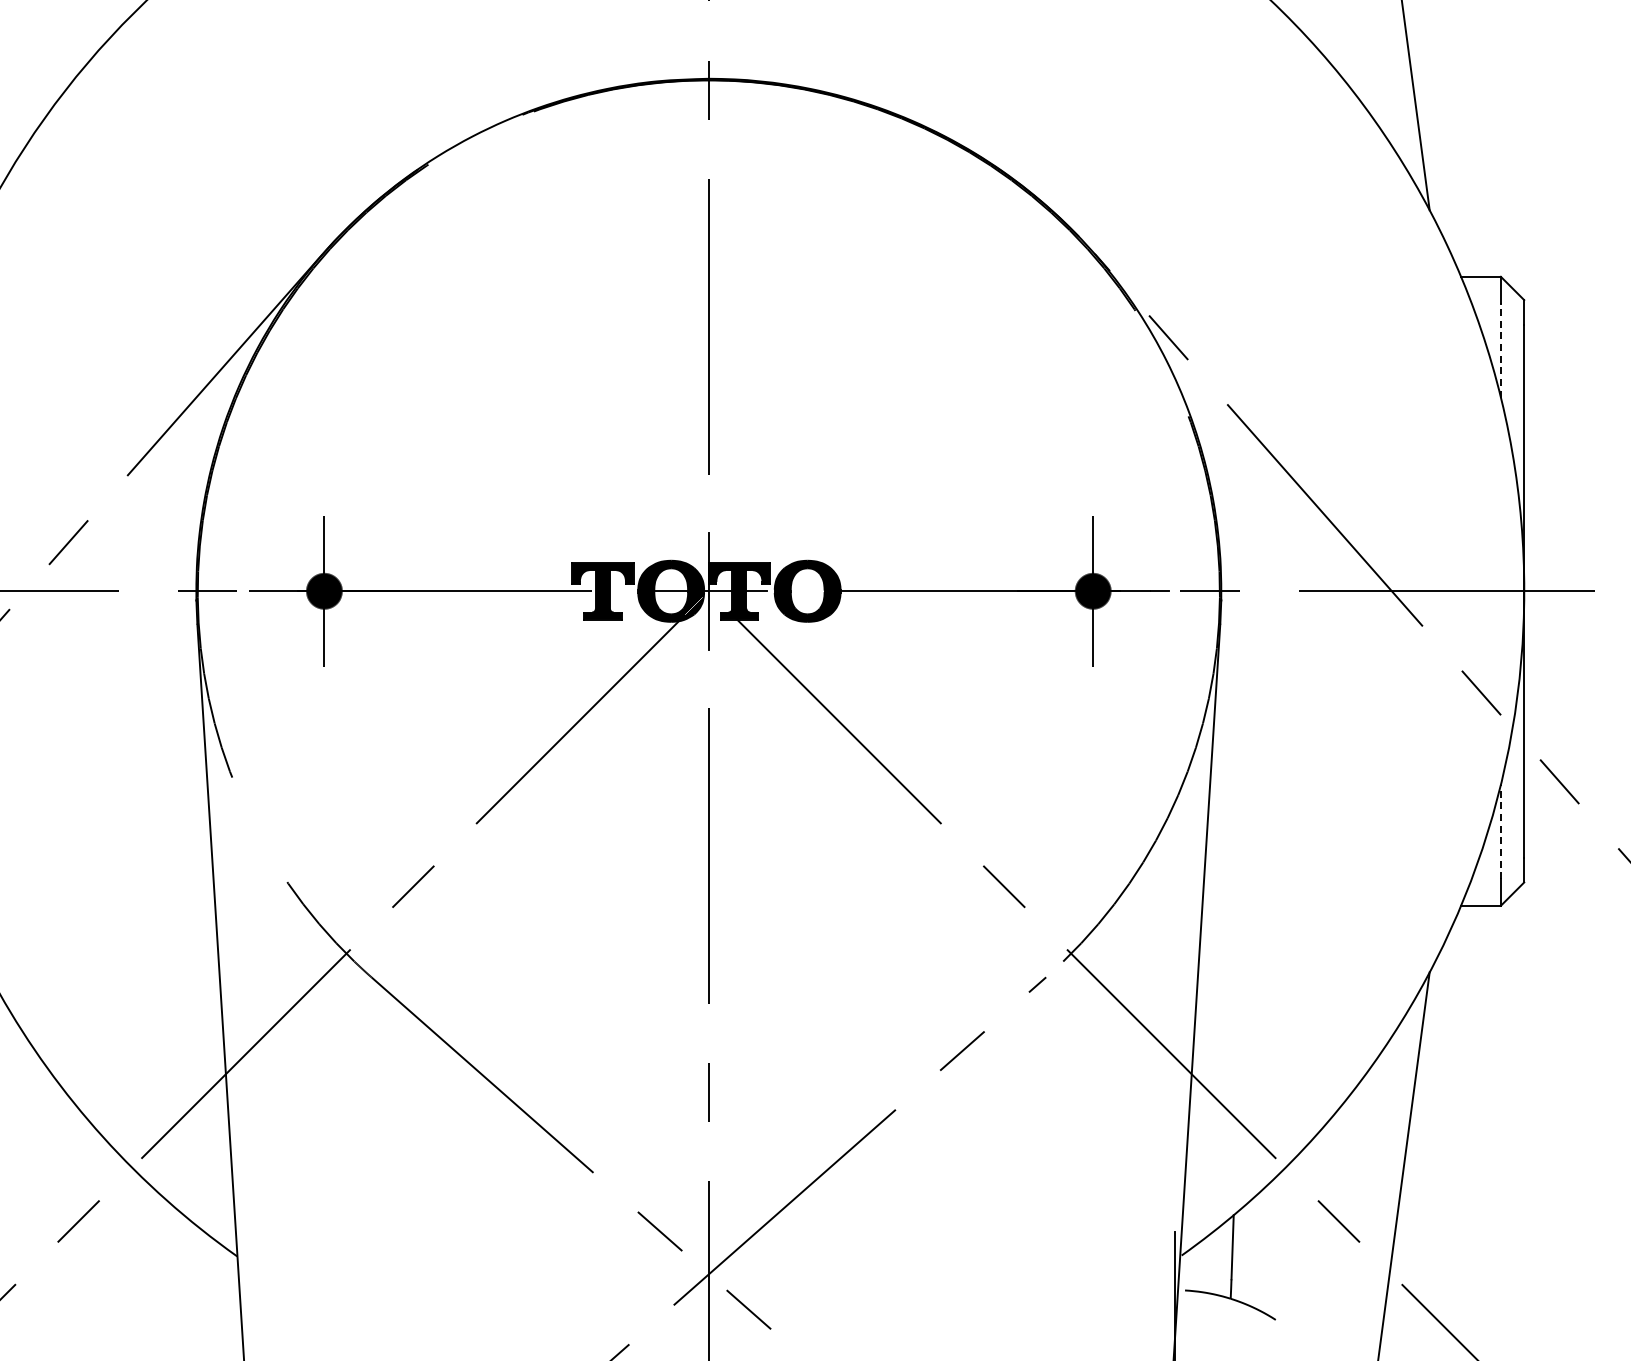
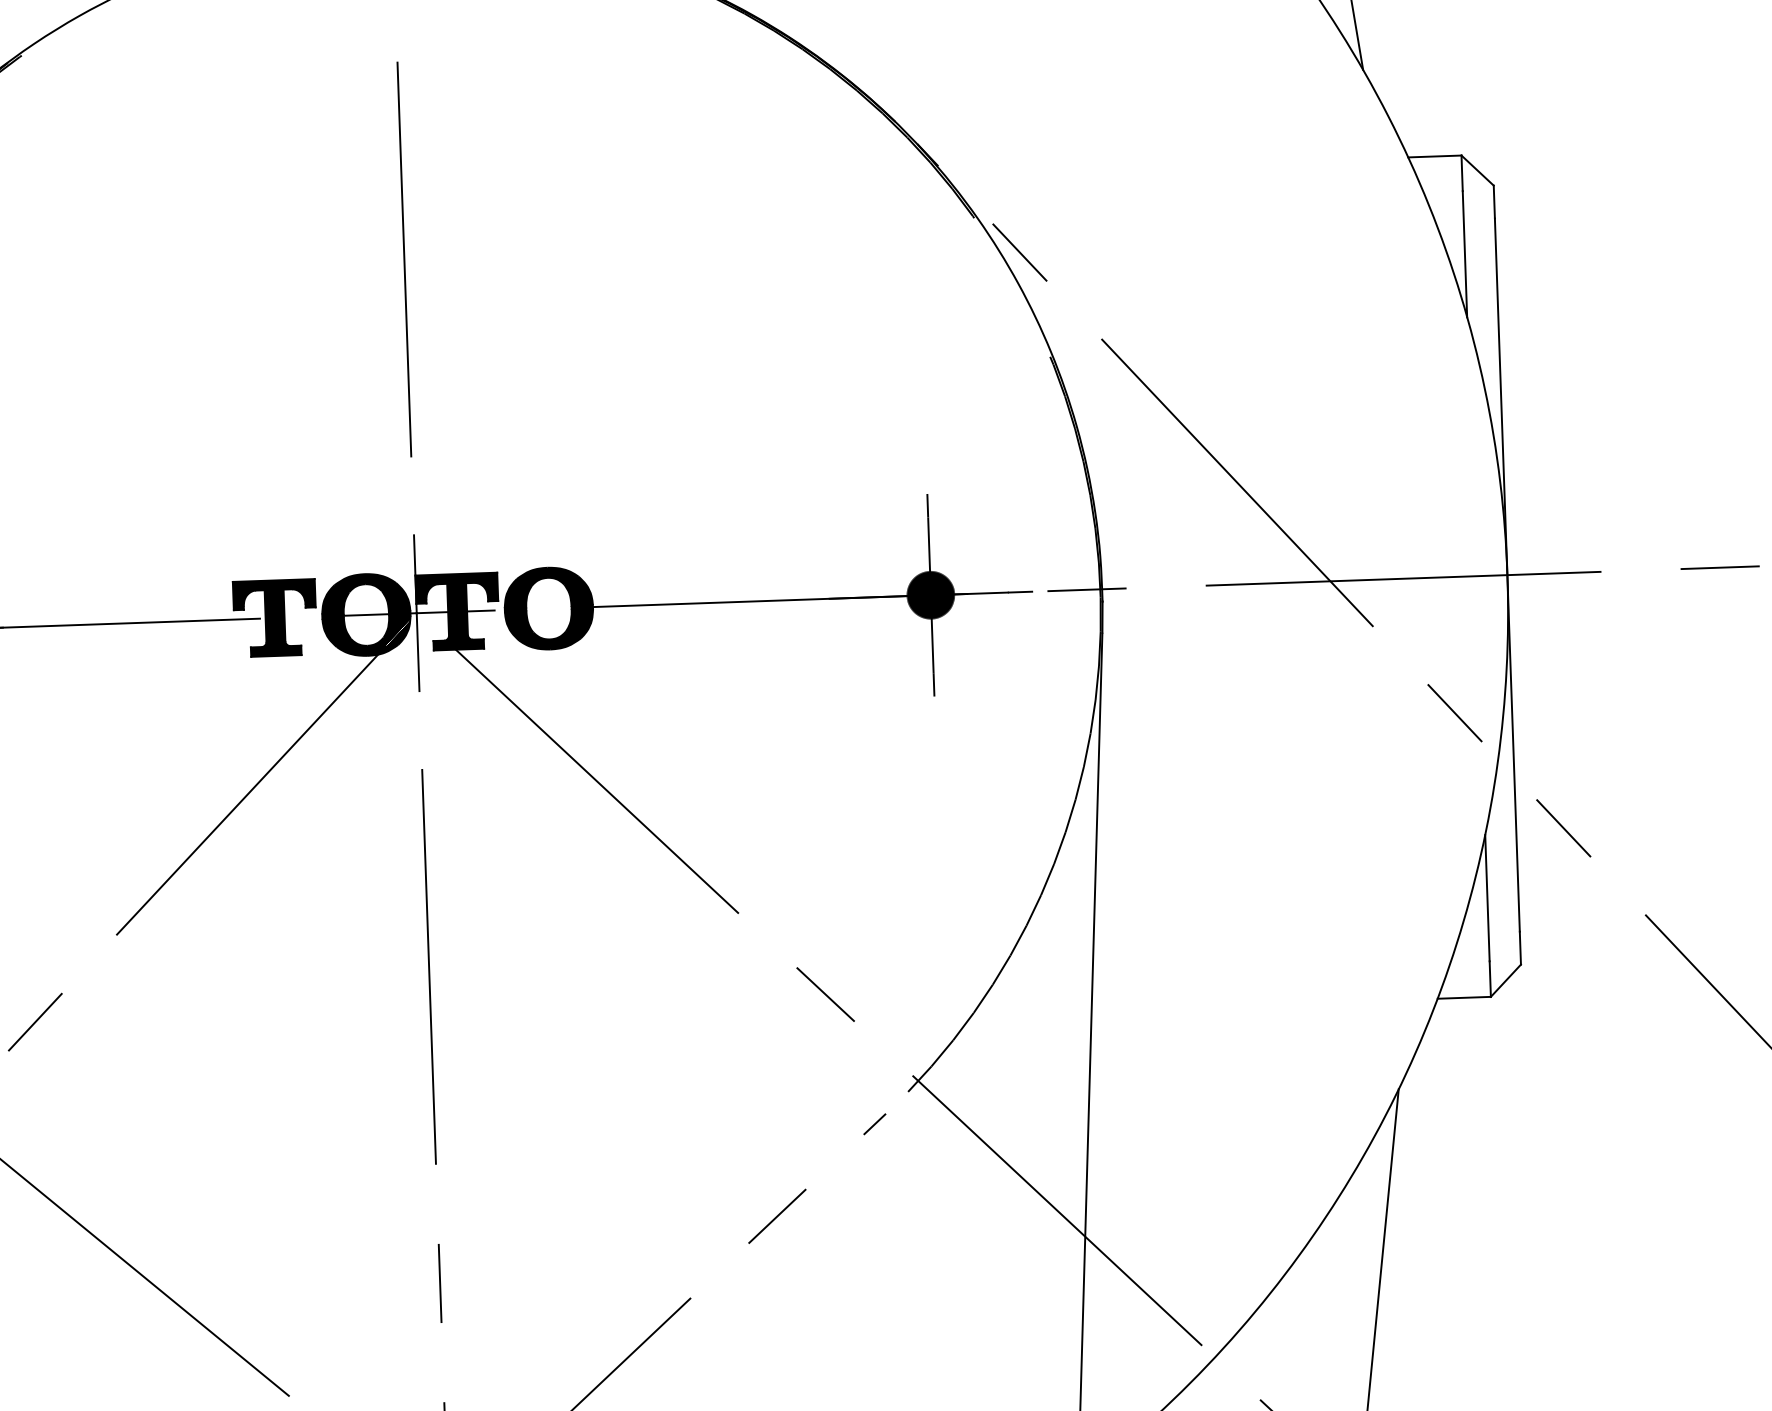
line: (1500, 350) -> (1464, 254), dashed -> solid
line: (1500, 831) -> (1486, 897), dashed -> solid

